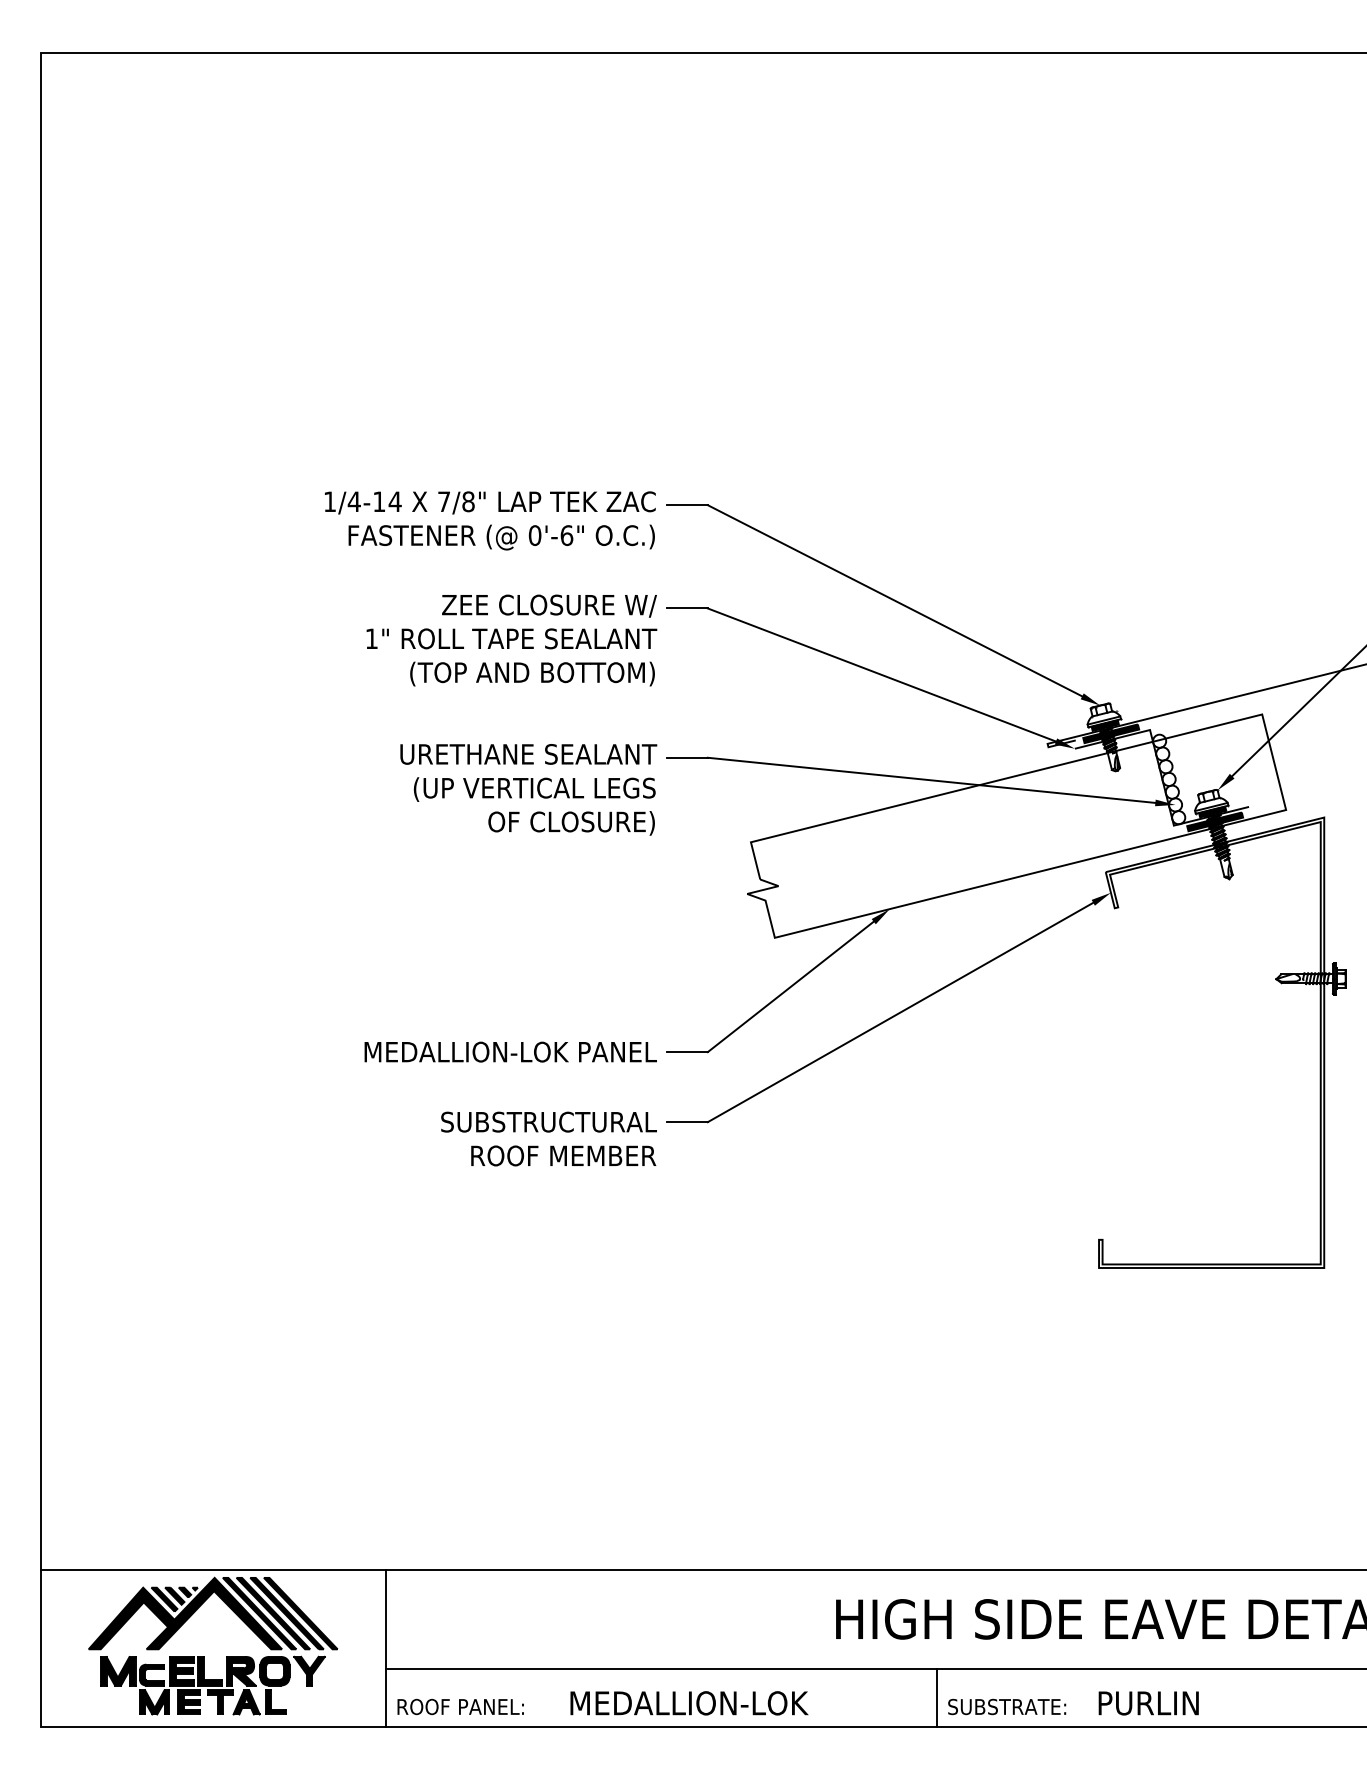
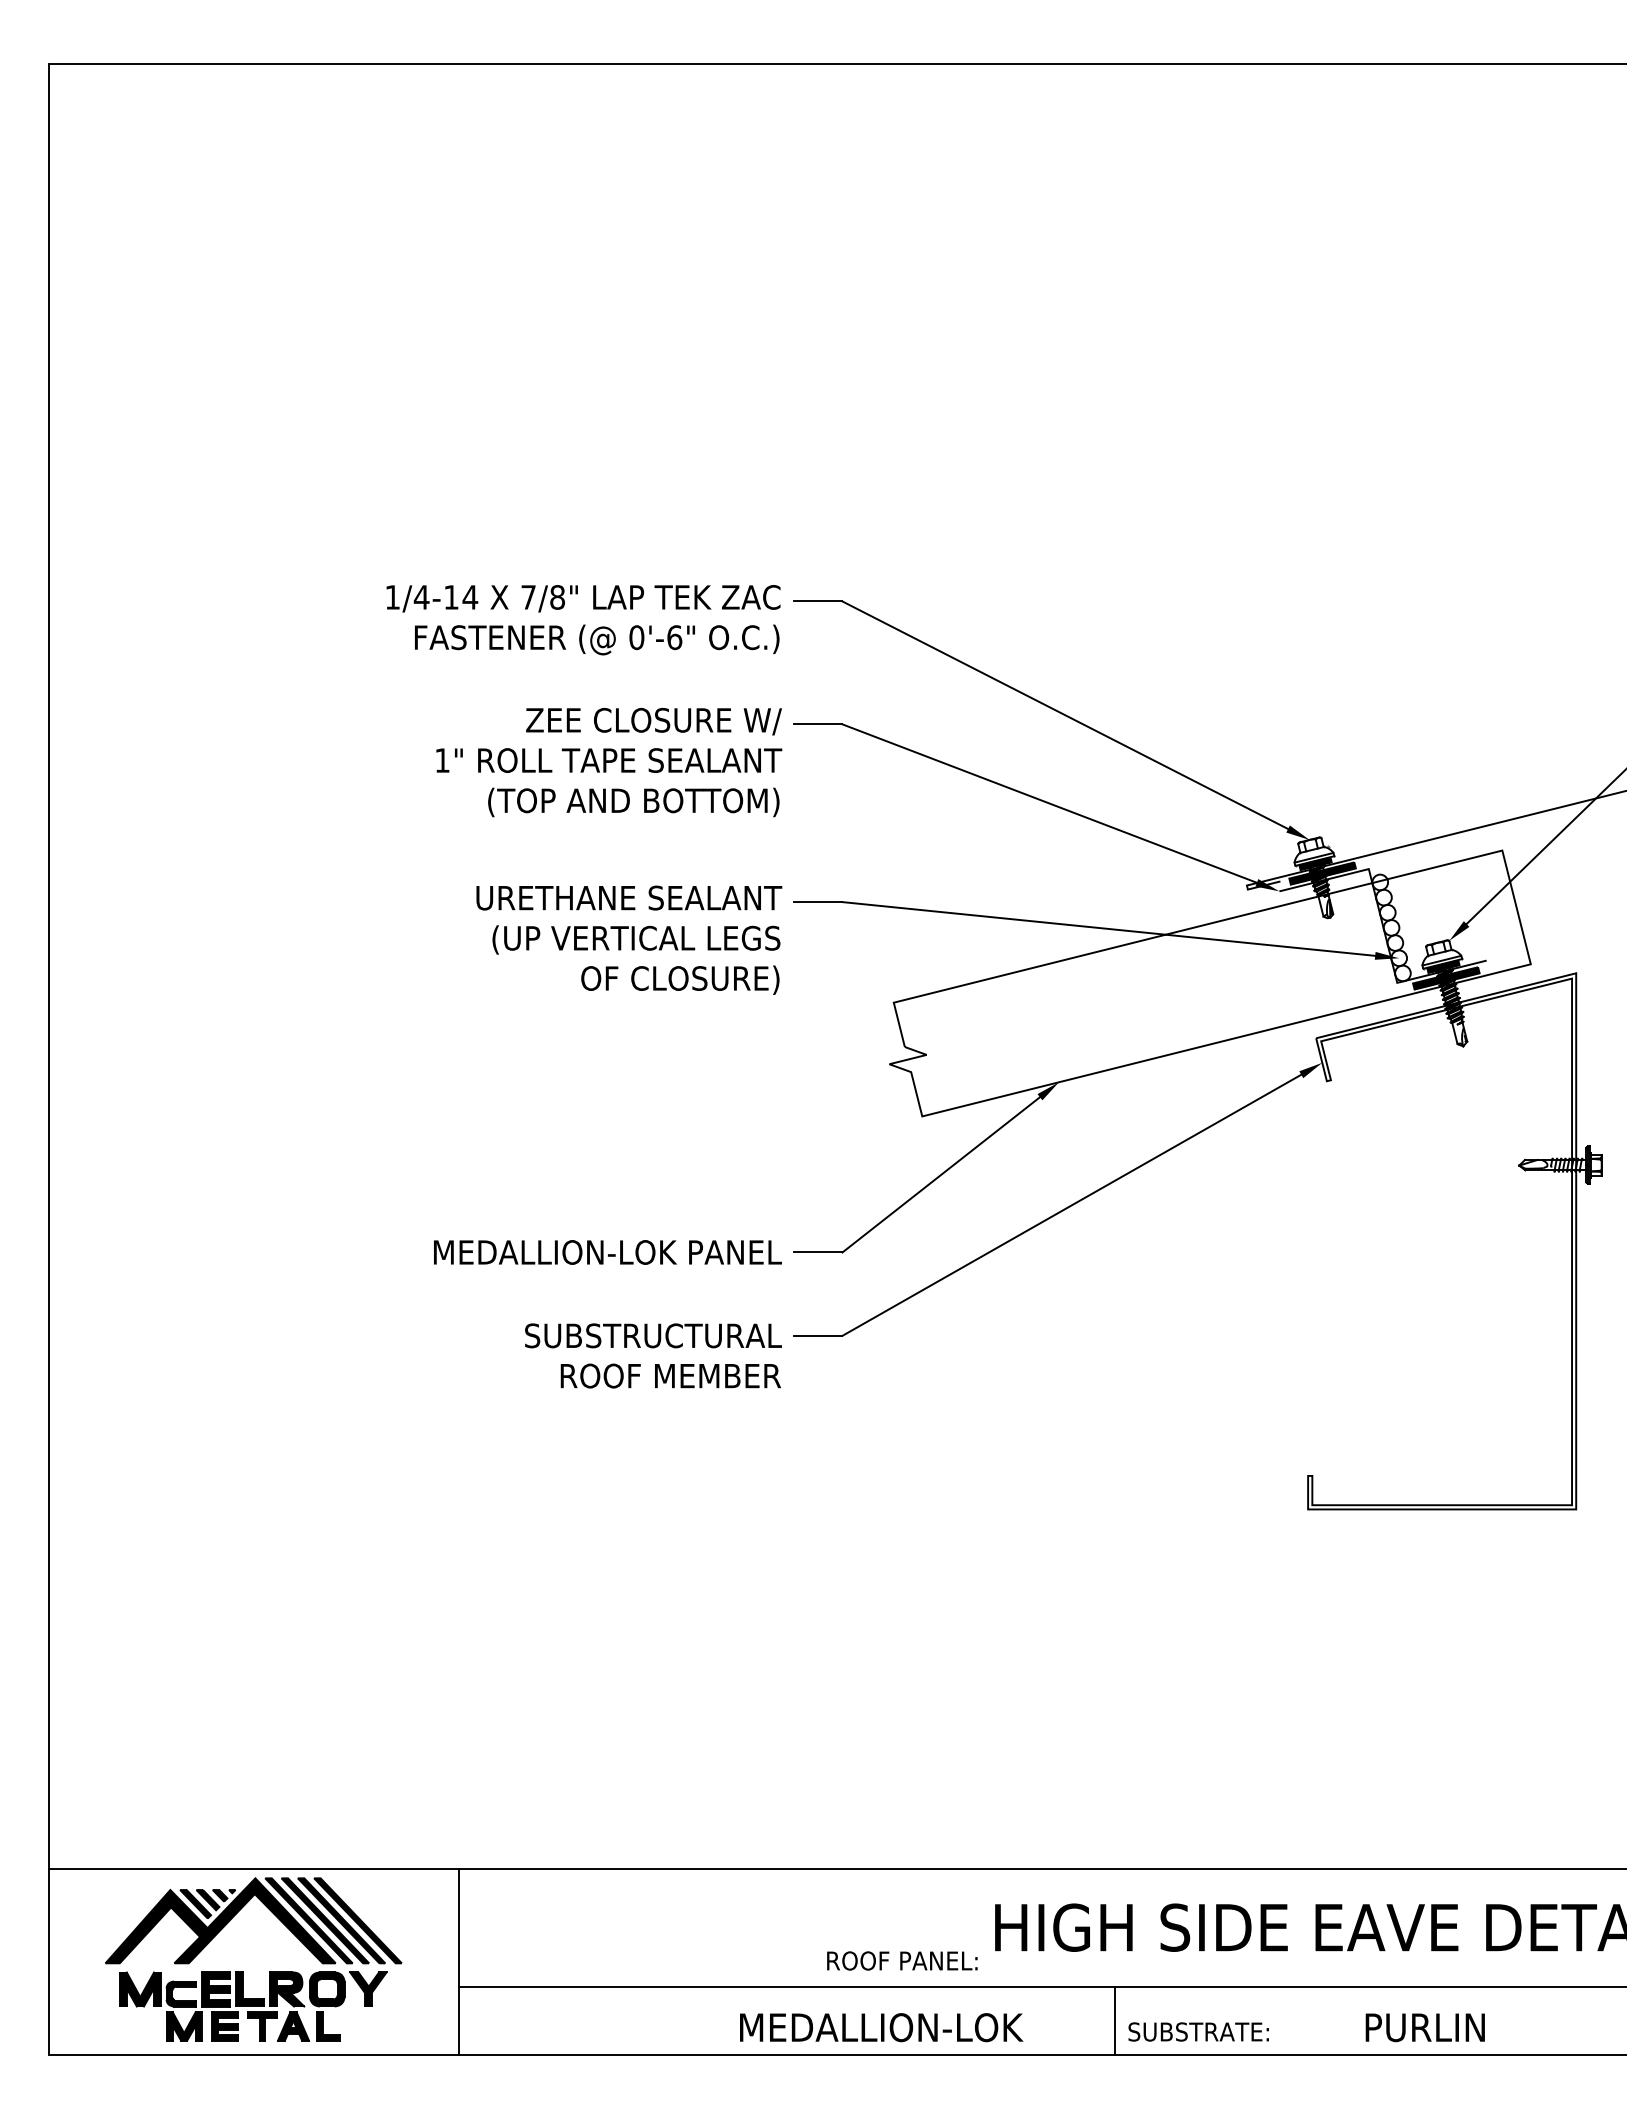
text: (689, 1703) -> (881, 2027), moved
text: (1148, 1703) -> (1424, 2027), moved
text: (460, 1706) -> (902, 1960), moved

